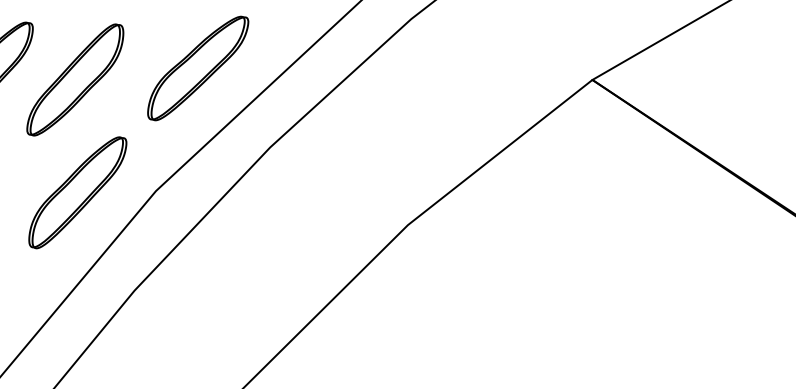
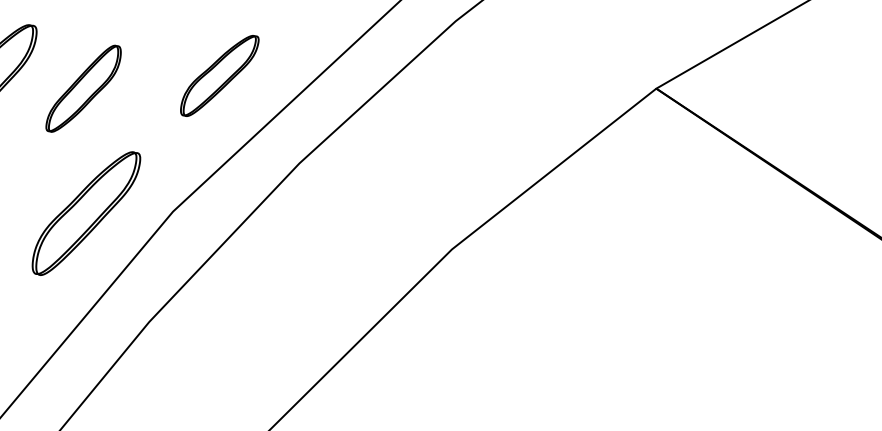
part: (197, 68) -> (219, 75), size x0.7
part: (75, 79) -> (83, 88), size x0.7

